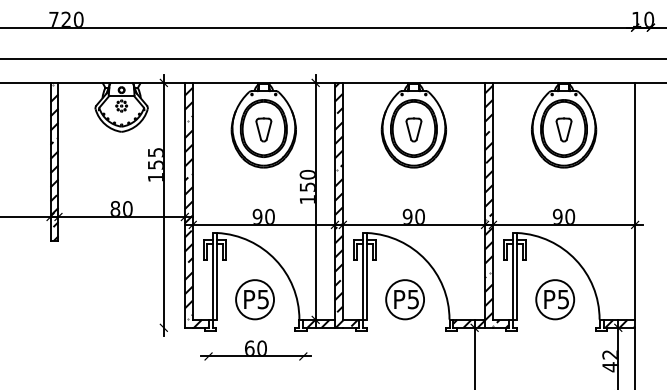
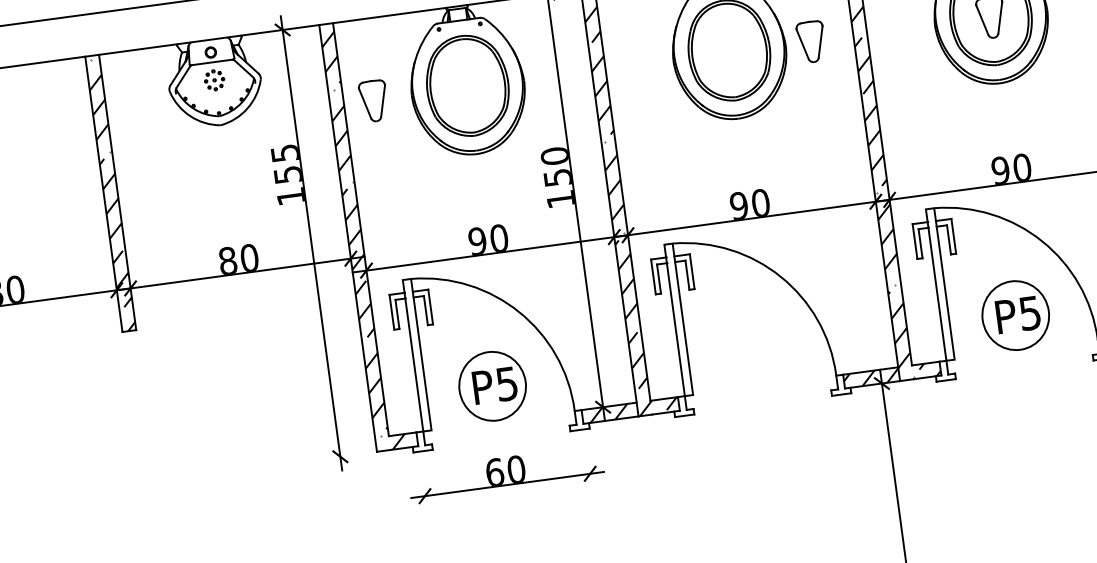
part: (263, 129) -> (373, 100), moved
part: (413, 129) -> (810, 41), moved
part: (404, 299) -> (753, 350), removed

